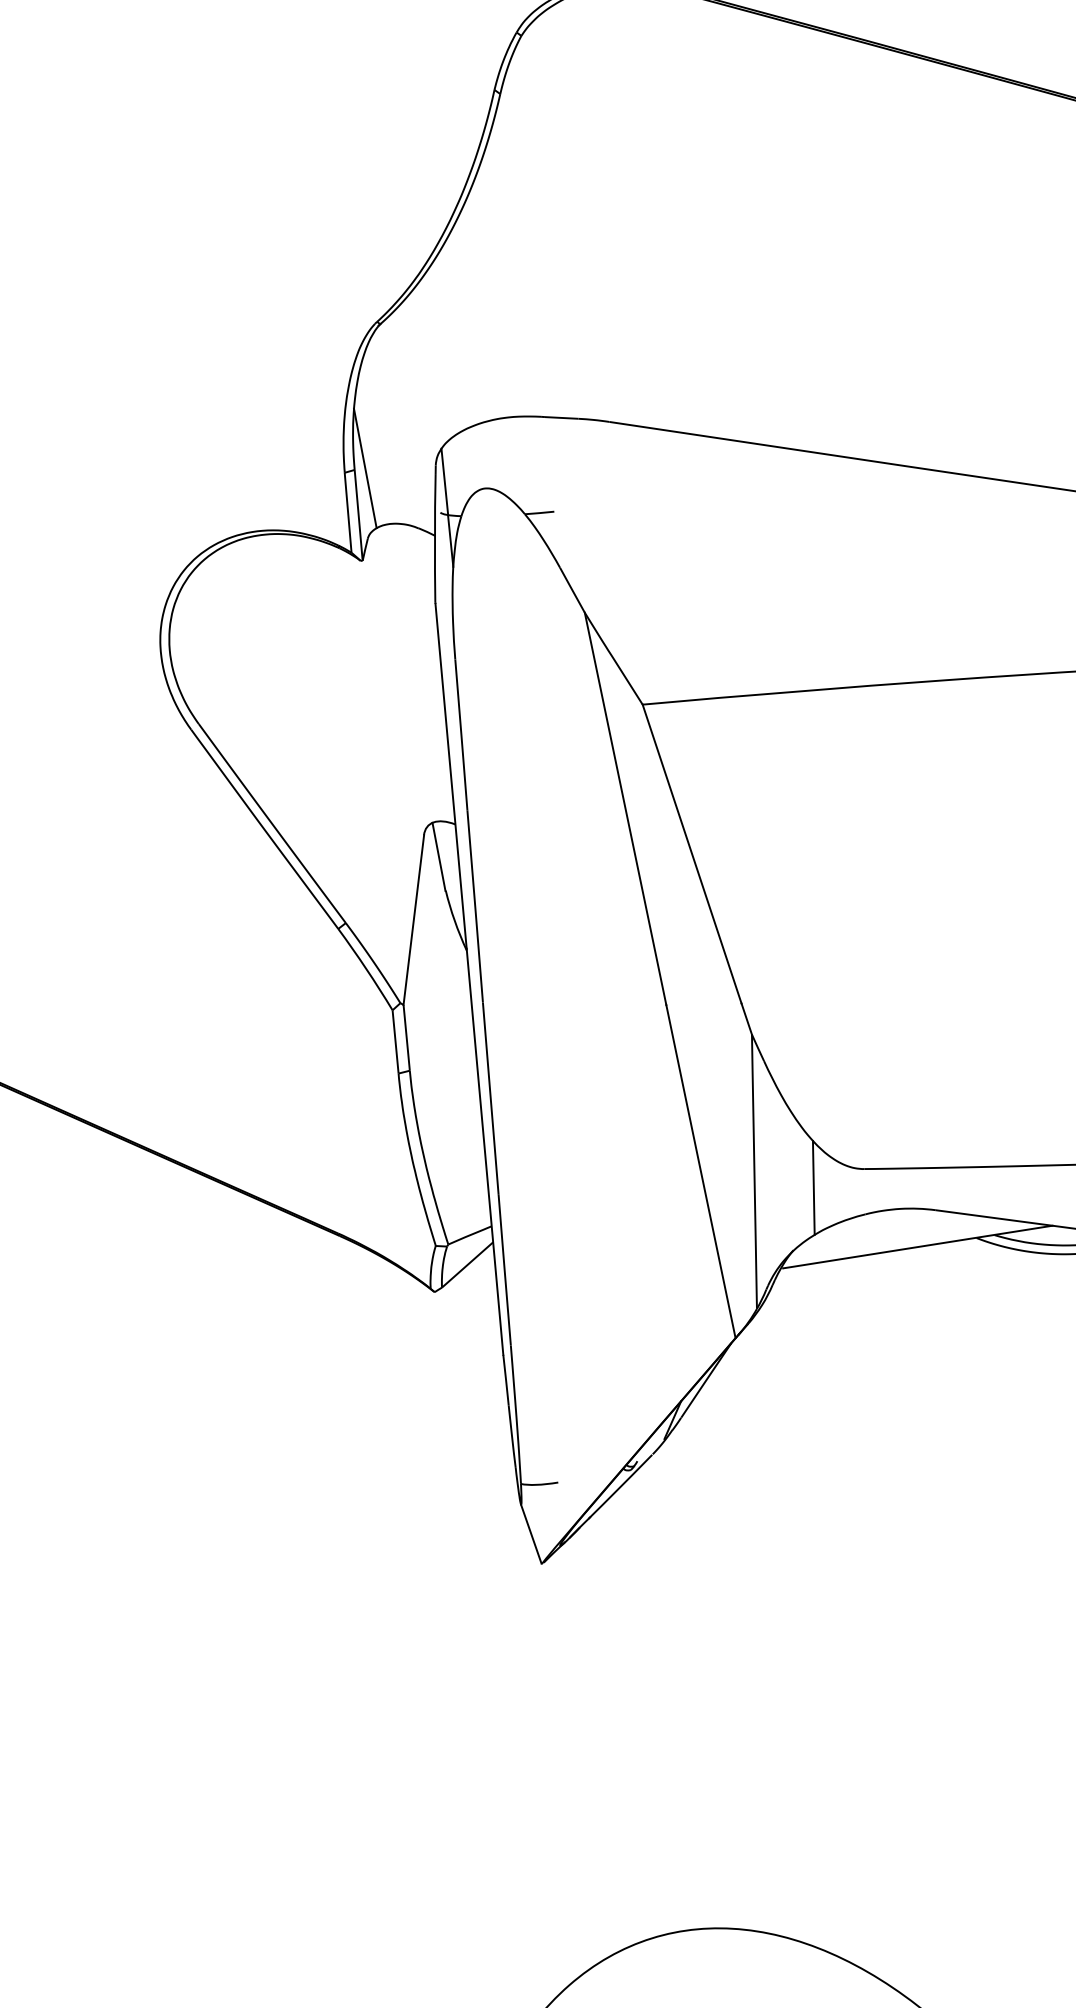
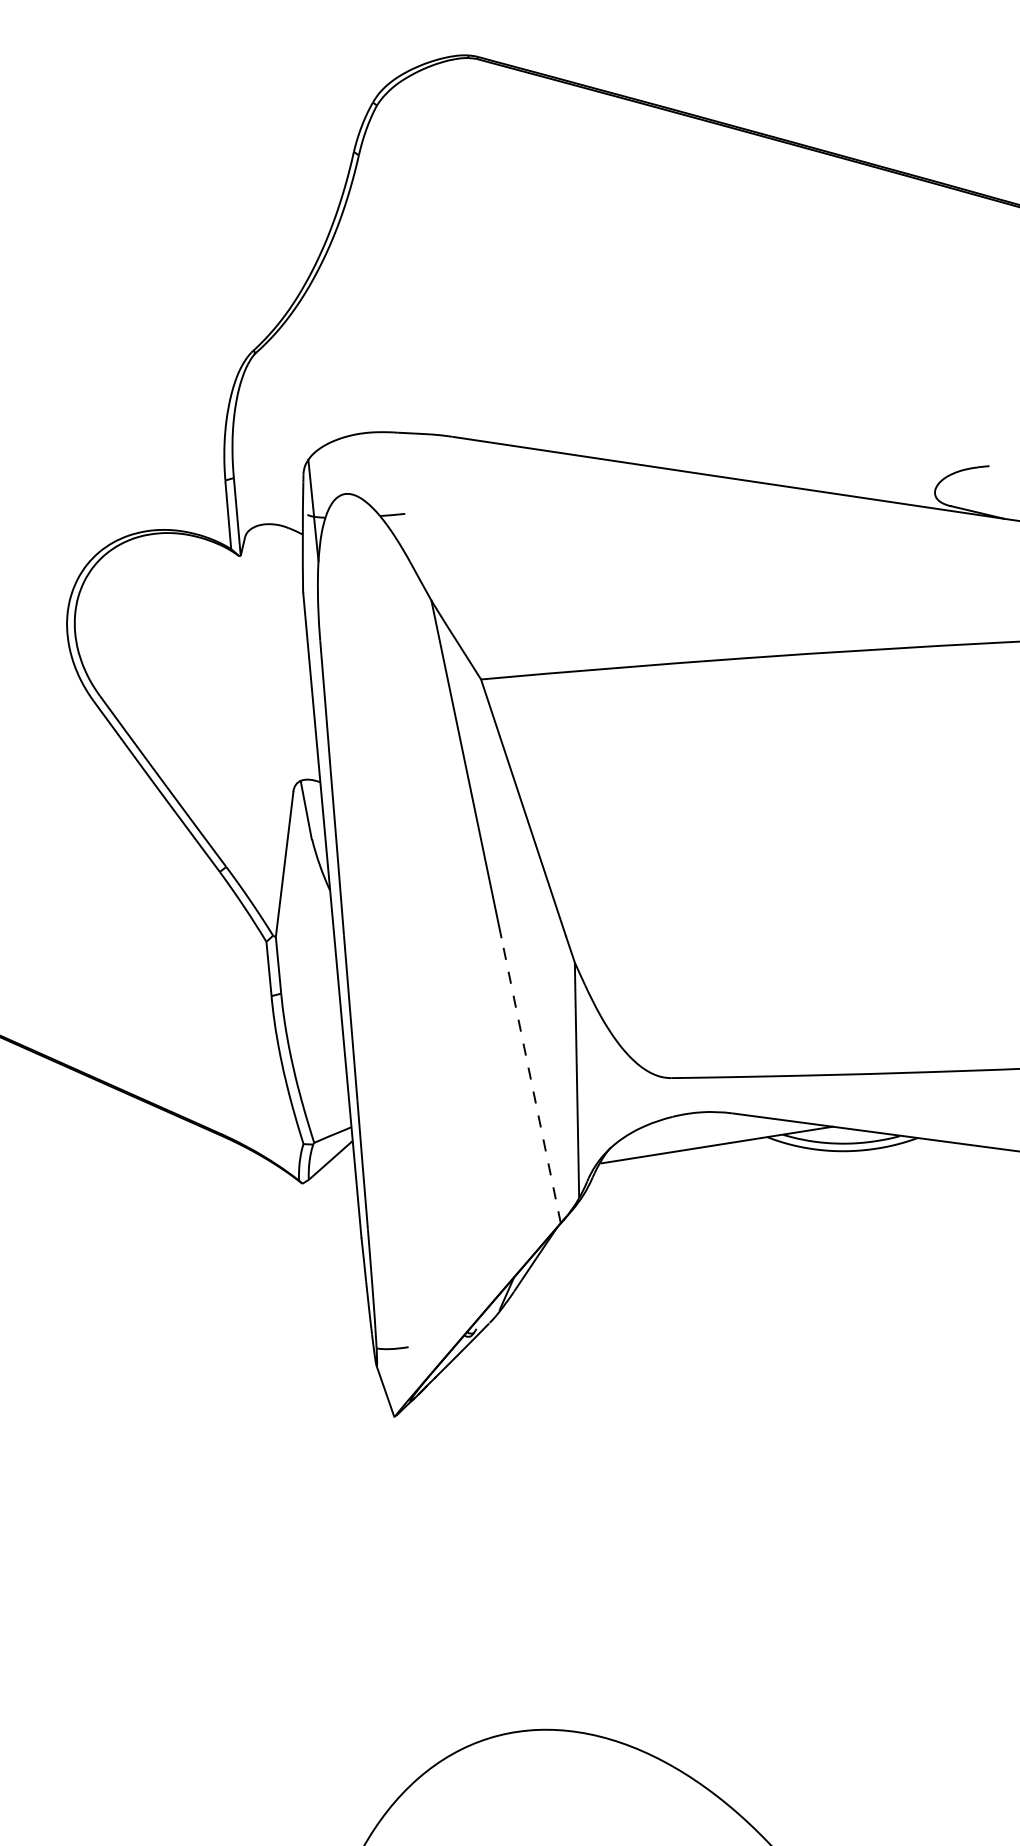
line: (364, 468) -> (242, 476), removed
line: (700, 1170) -> (530, 1079), solid -> dashed
line: (813, 1187) -> (627, 1093), removed

